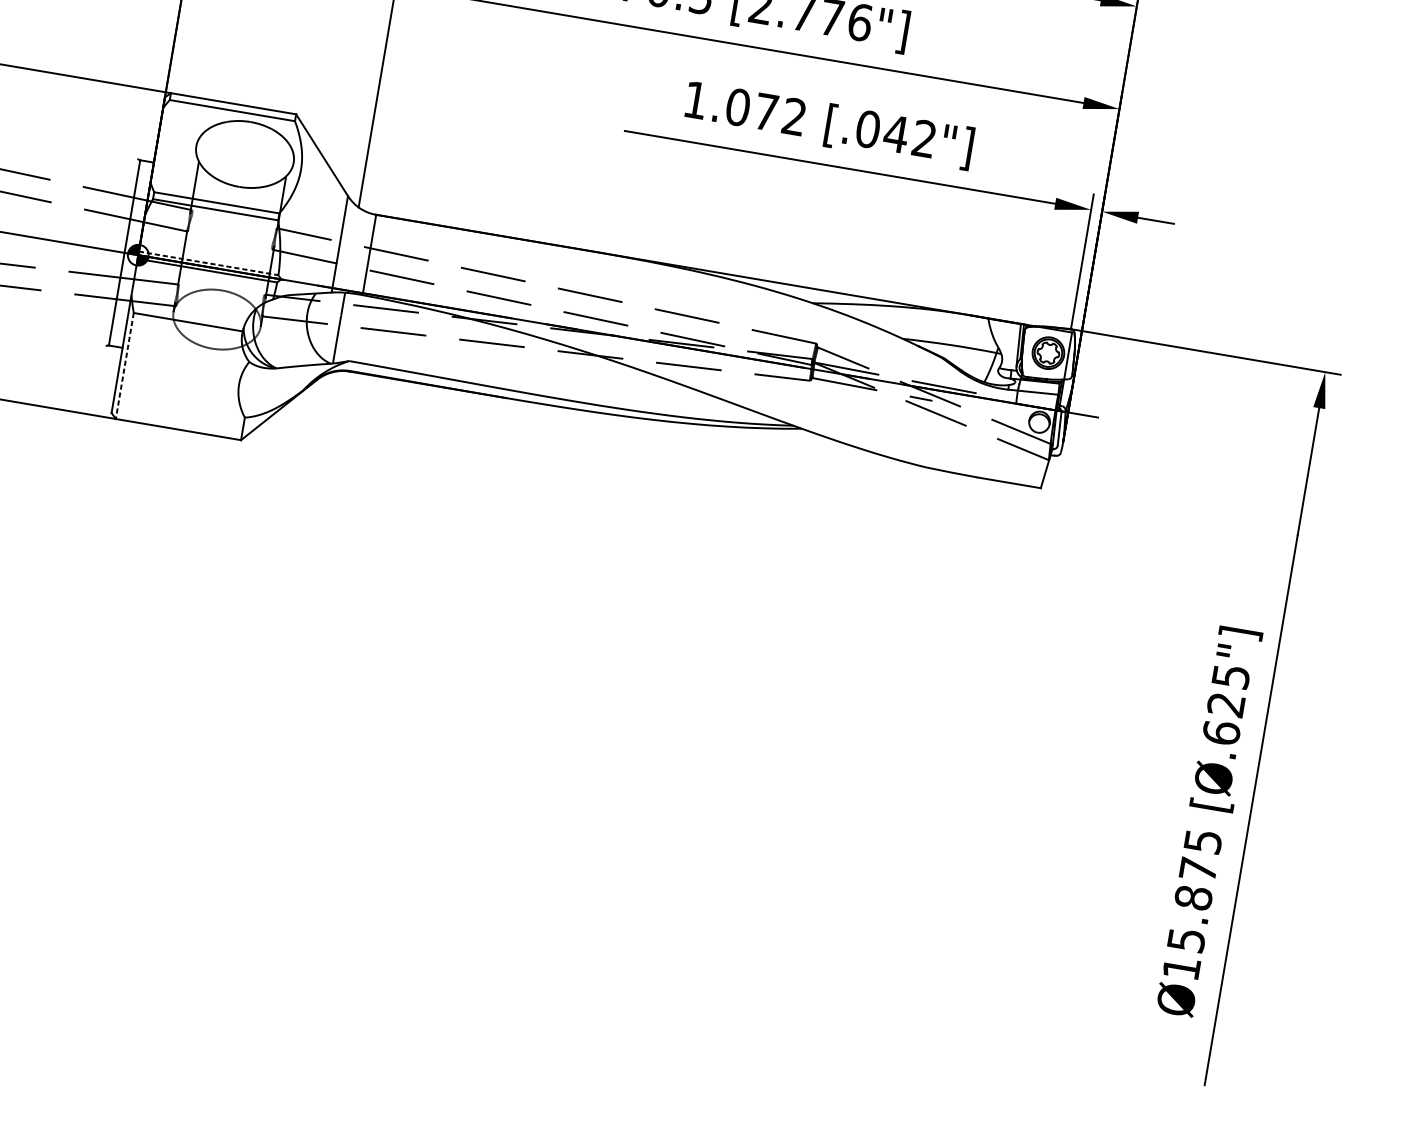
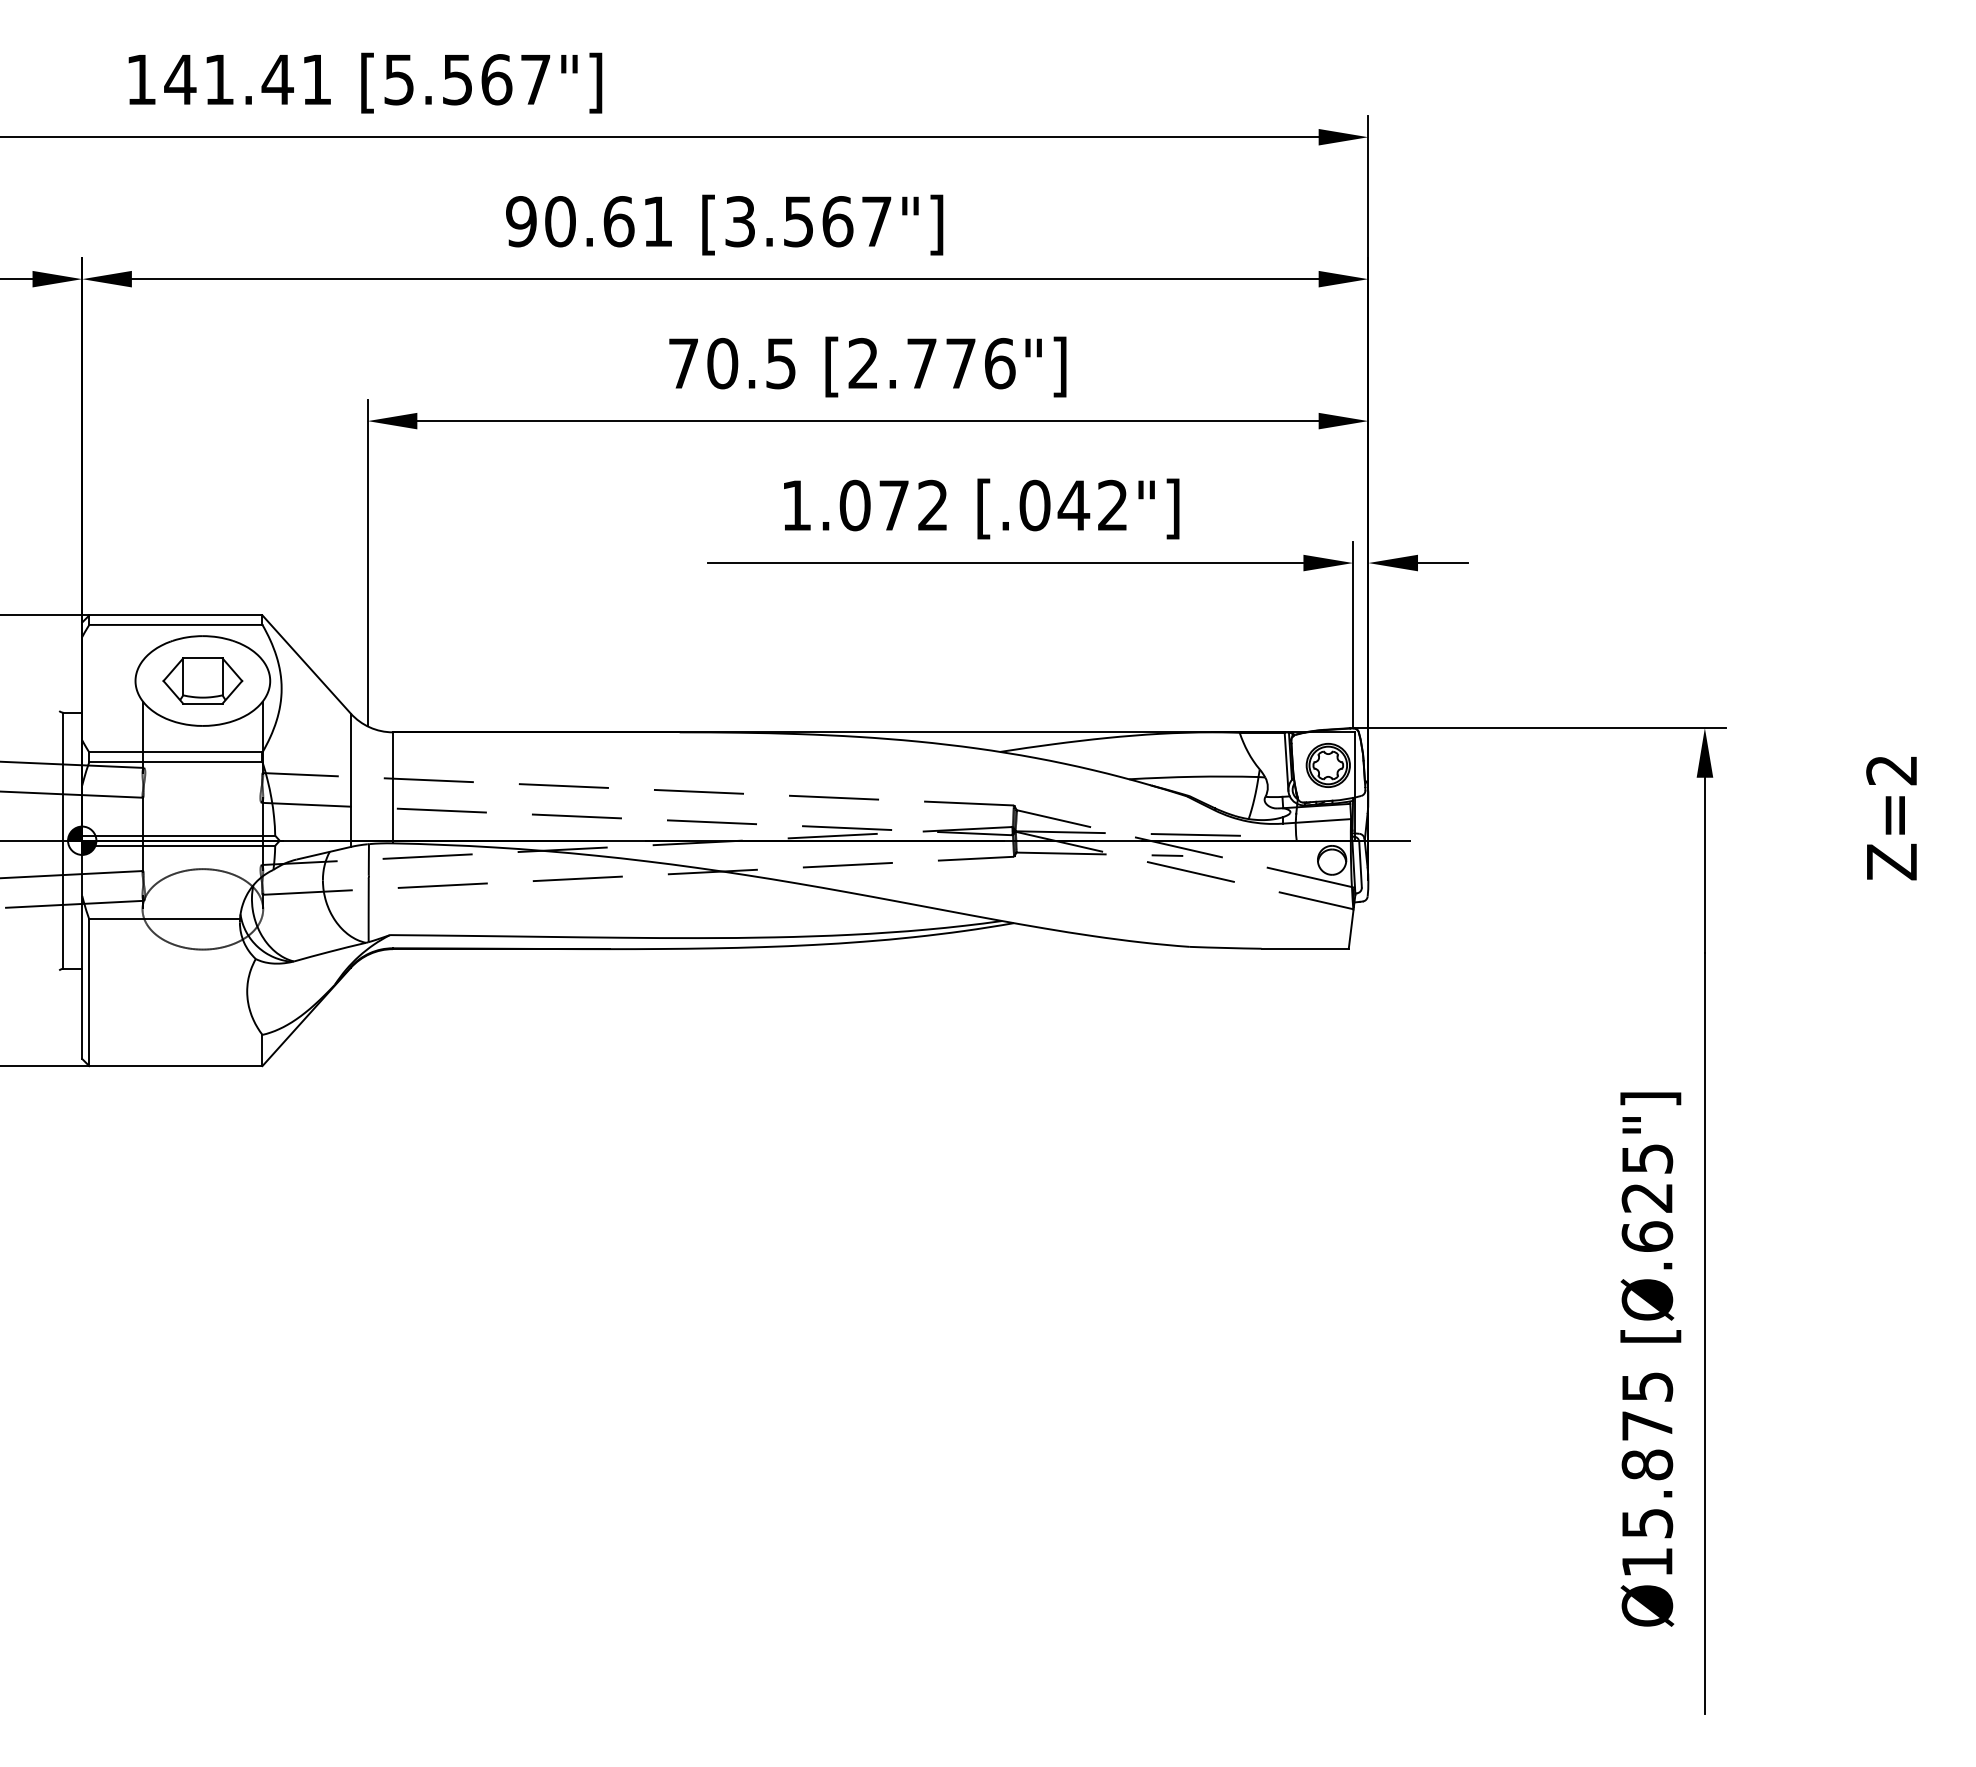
part: (244, 154) -> (202, 680), added
line: (209, 263) -> (179, 835), dashed -> solid
line: (124, 366) -> (89, 993), dashed -> solid

